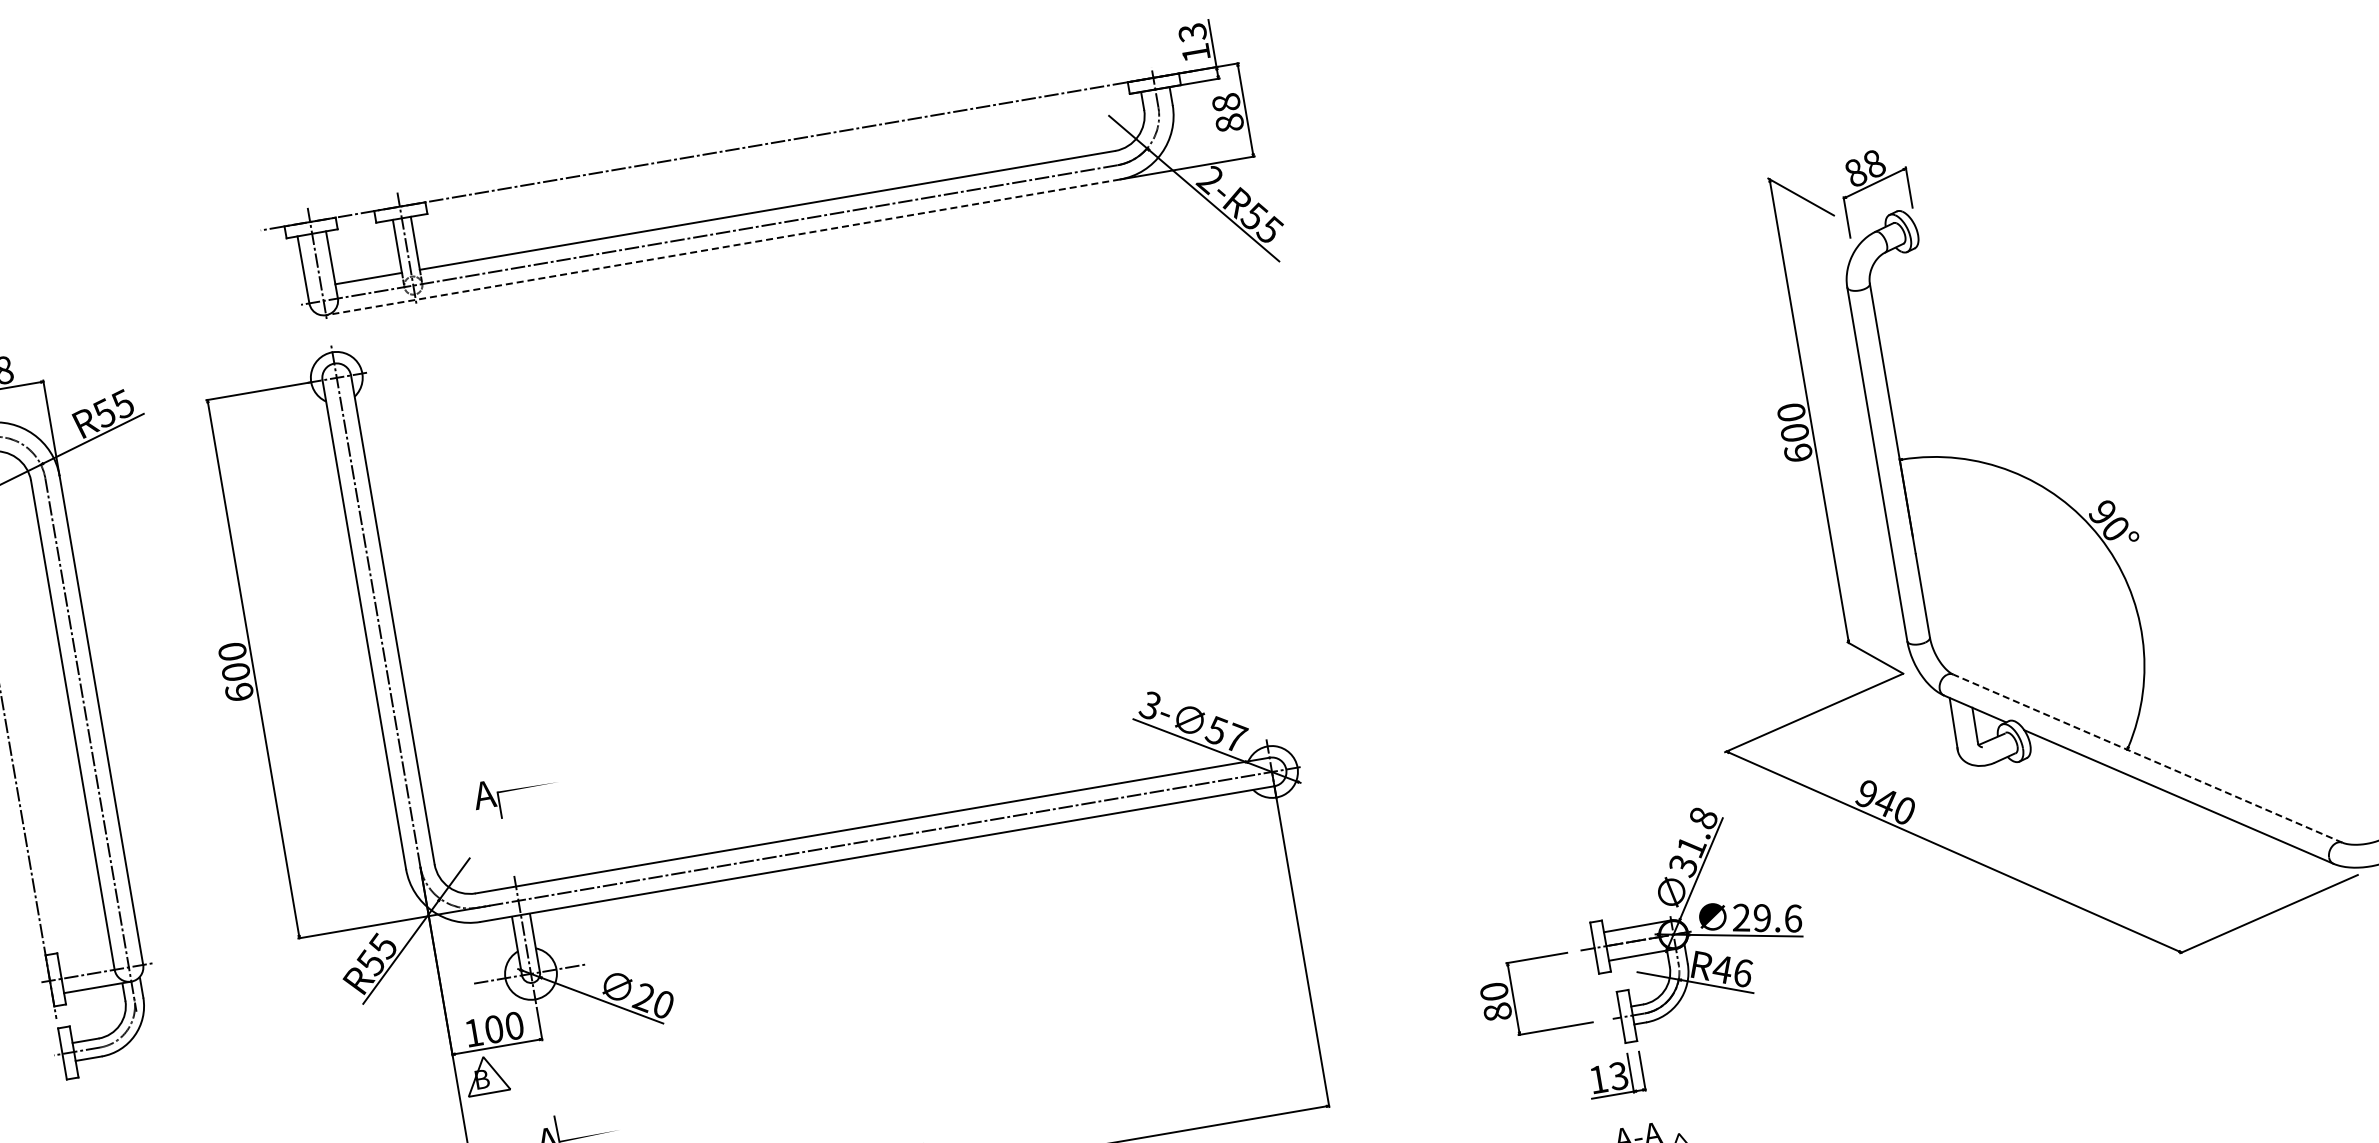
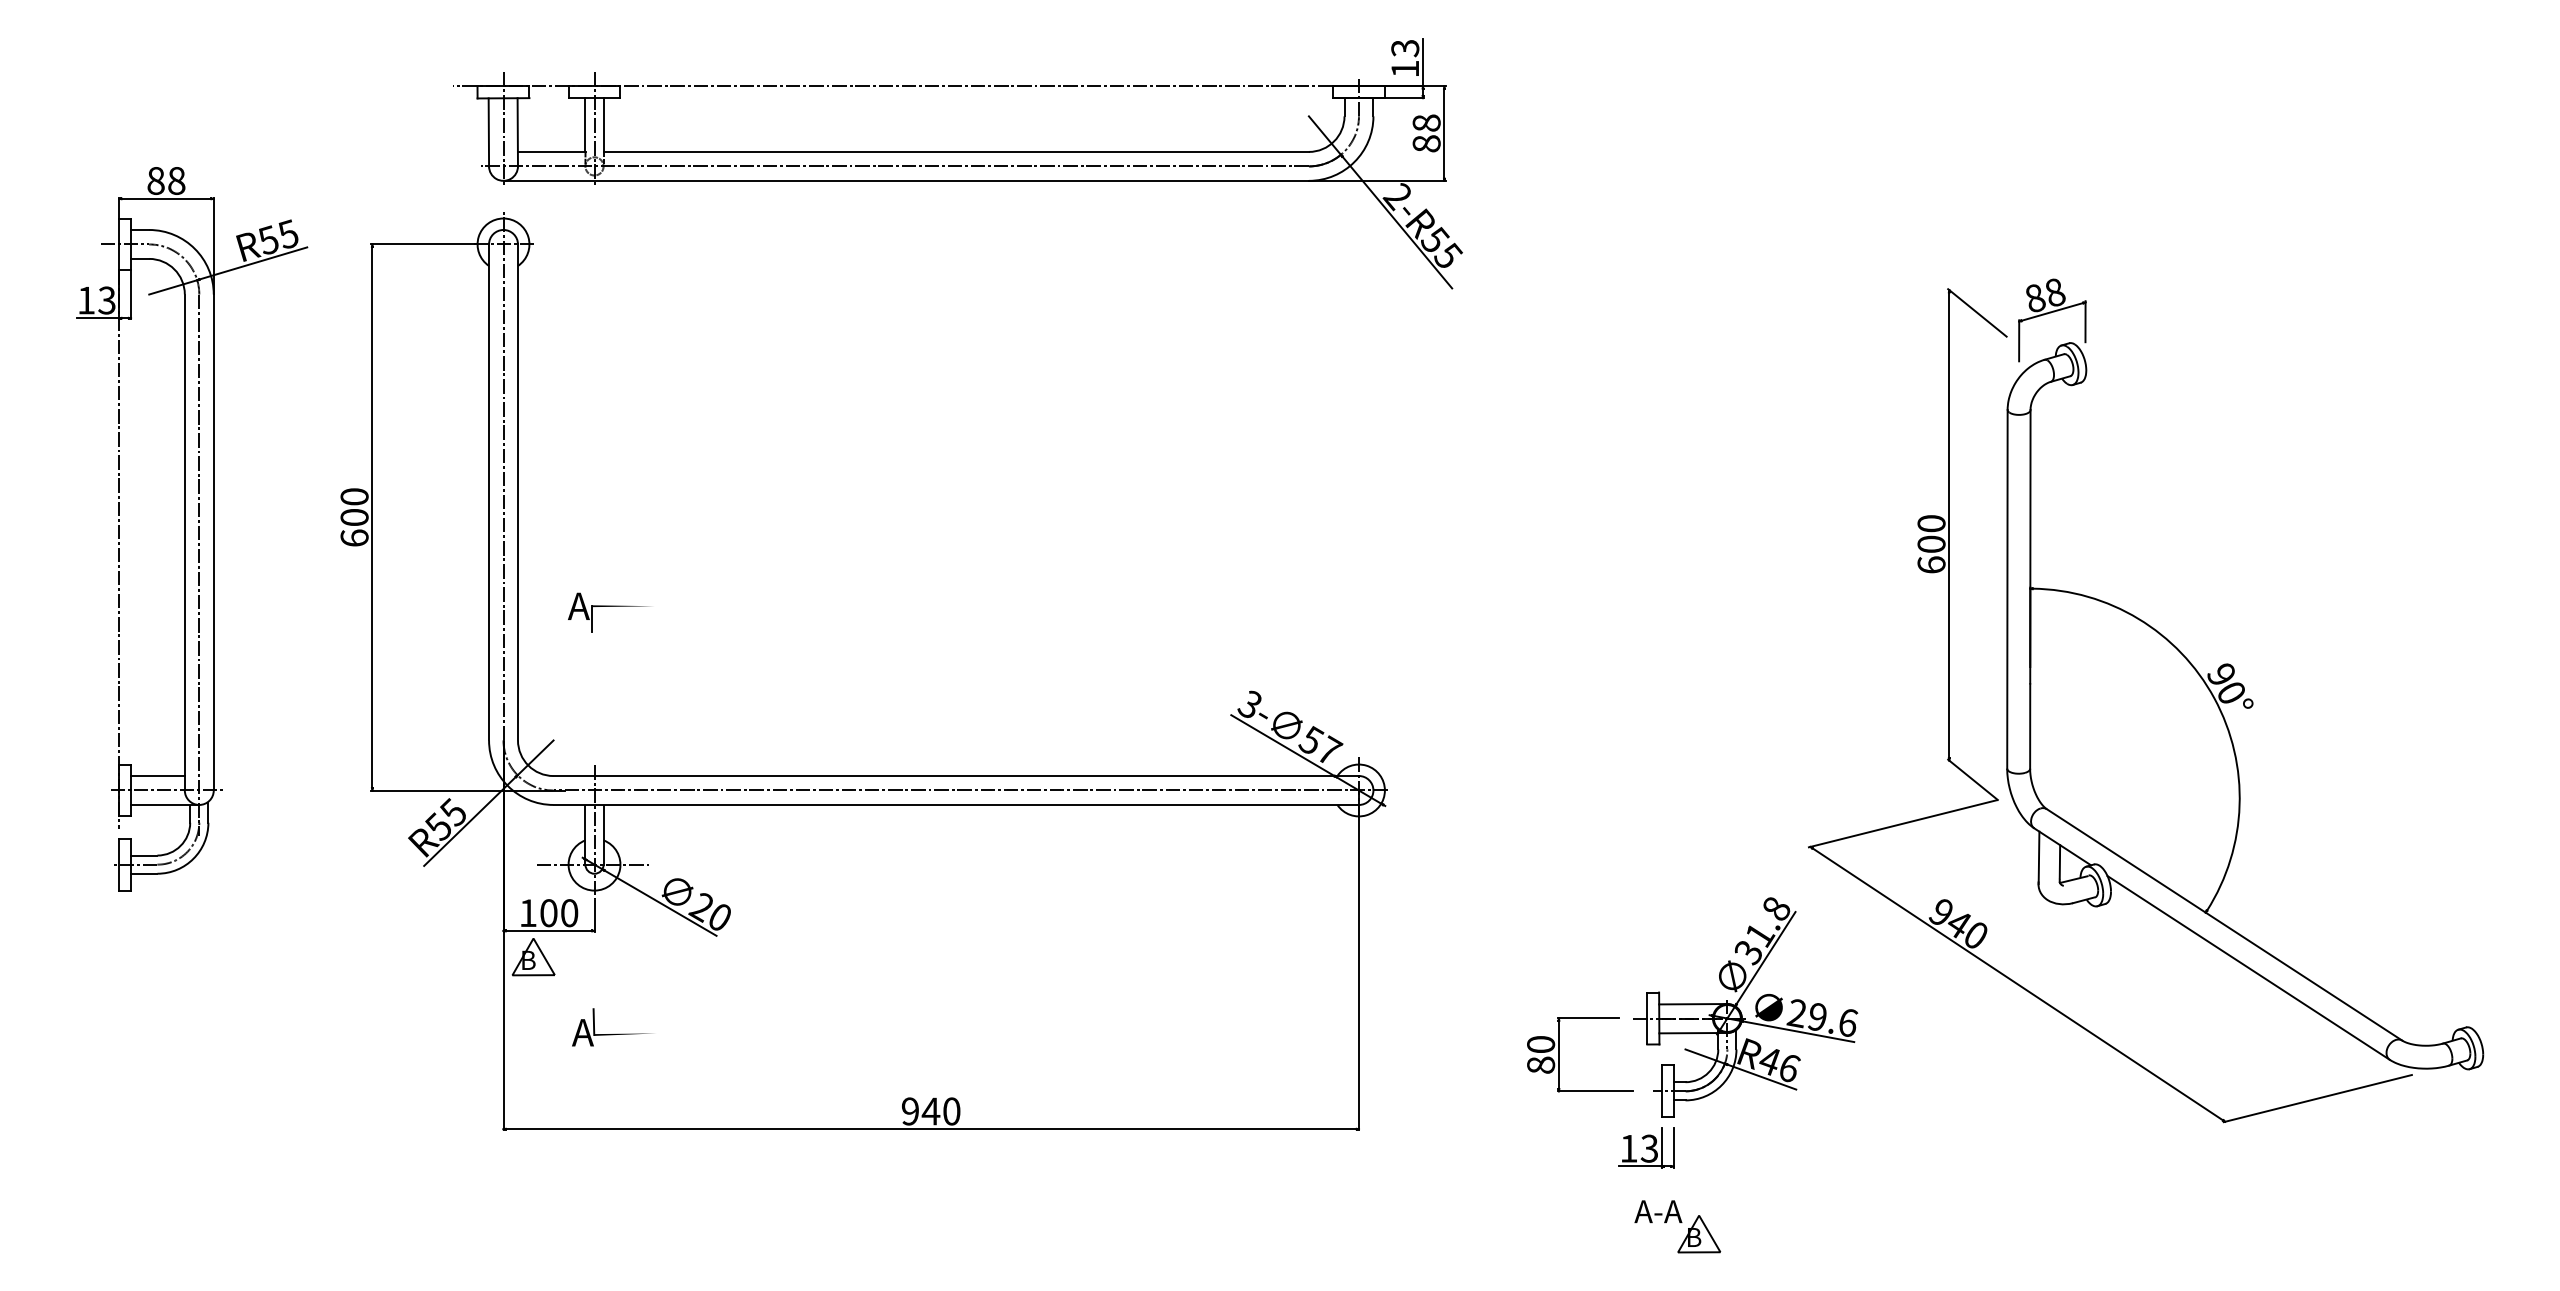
line: (723, 246) -> (906, 180), dashed -> solid
line: (2147, 758) -> (2224, 924), dashed -> solid
part: (515, 795) -> (609, 612), moved
line: (85, 960) -> (157, 776), added

